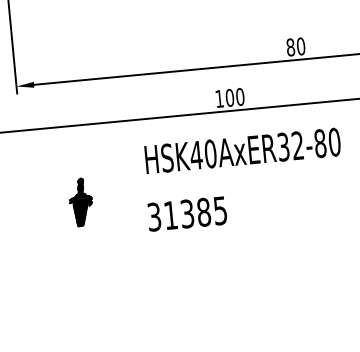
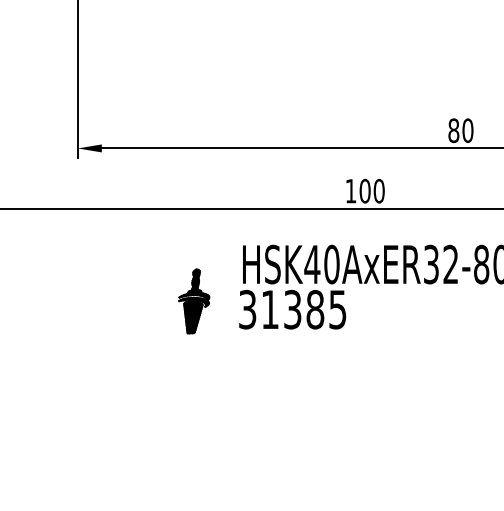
part: (81, 202) -> (194, 301), moved
text: (187, 213) -> (292, 309), moved

